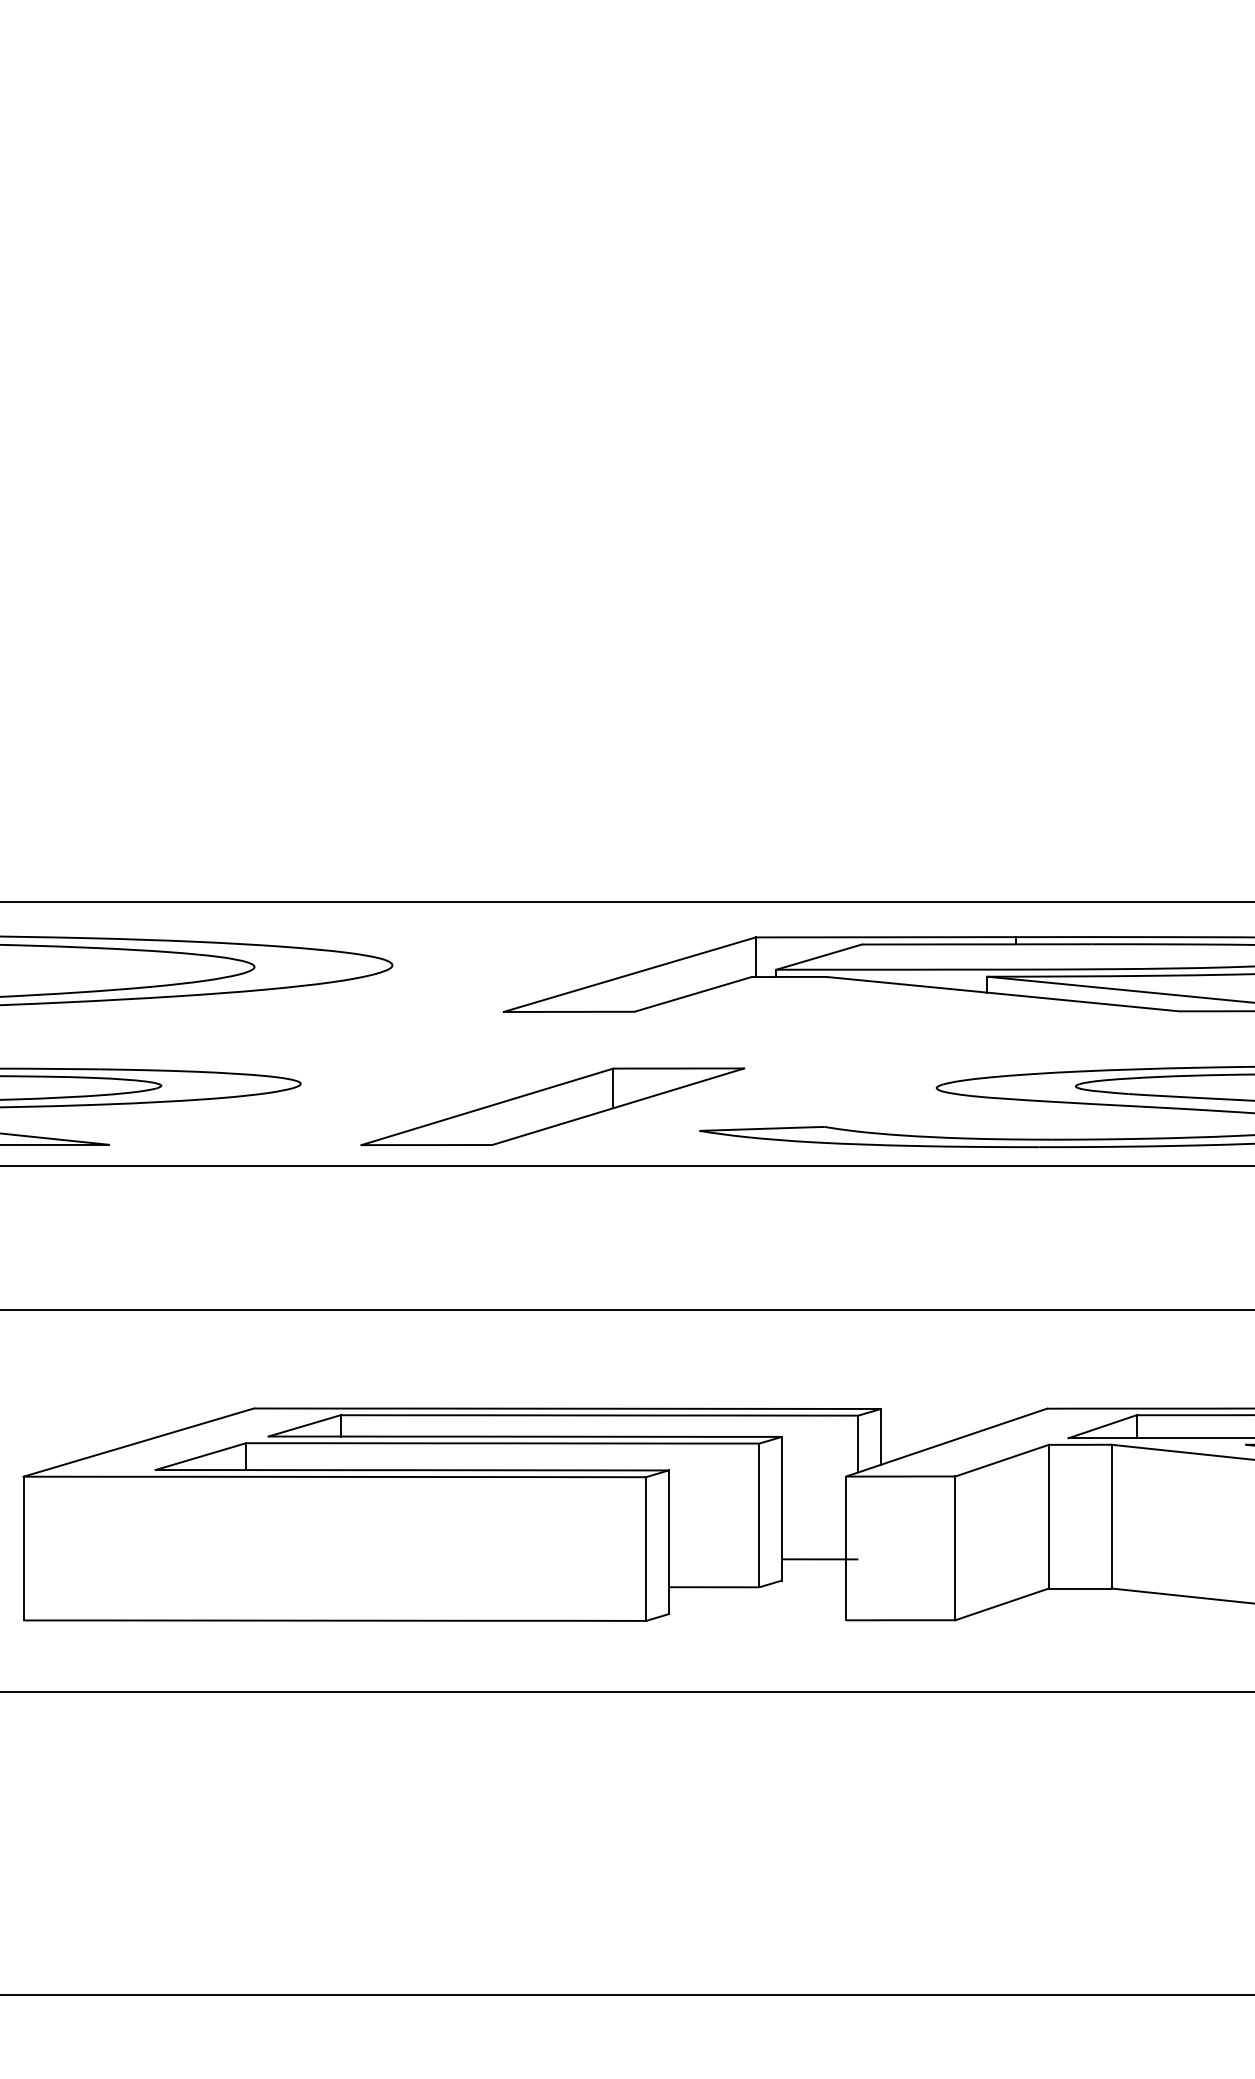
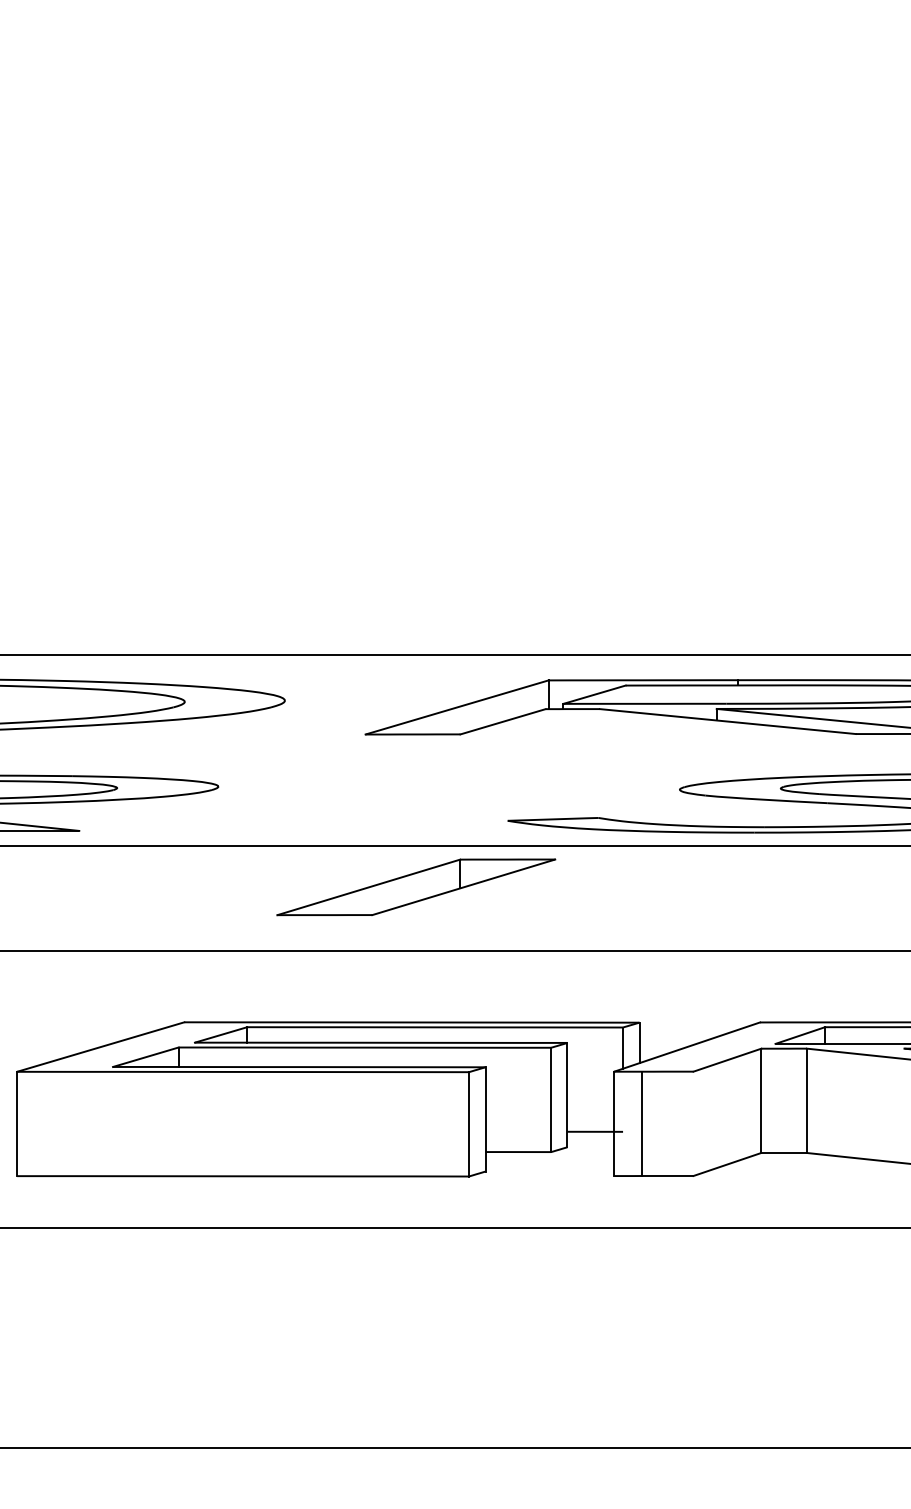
part: (553, 1107) -> (416, 887), moved
line: (955, 1547) -> (641, 1123), moved

